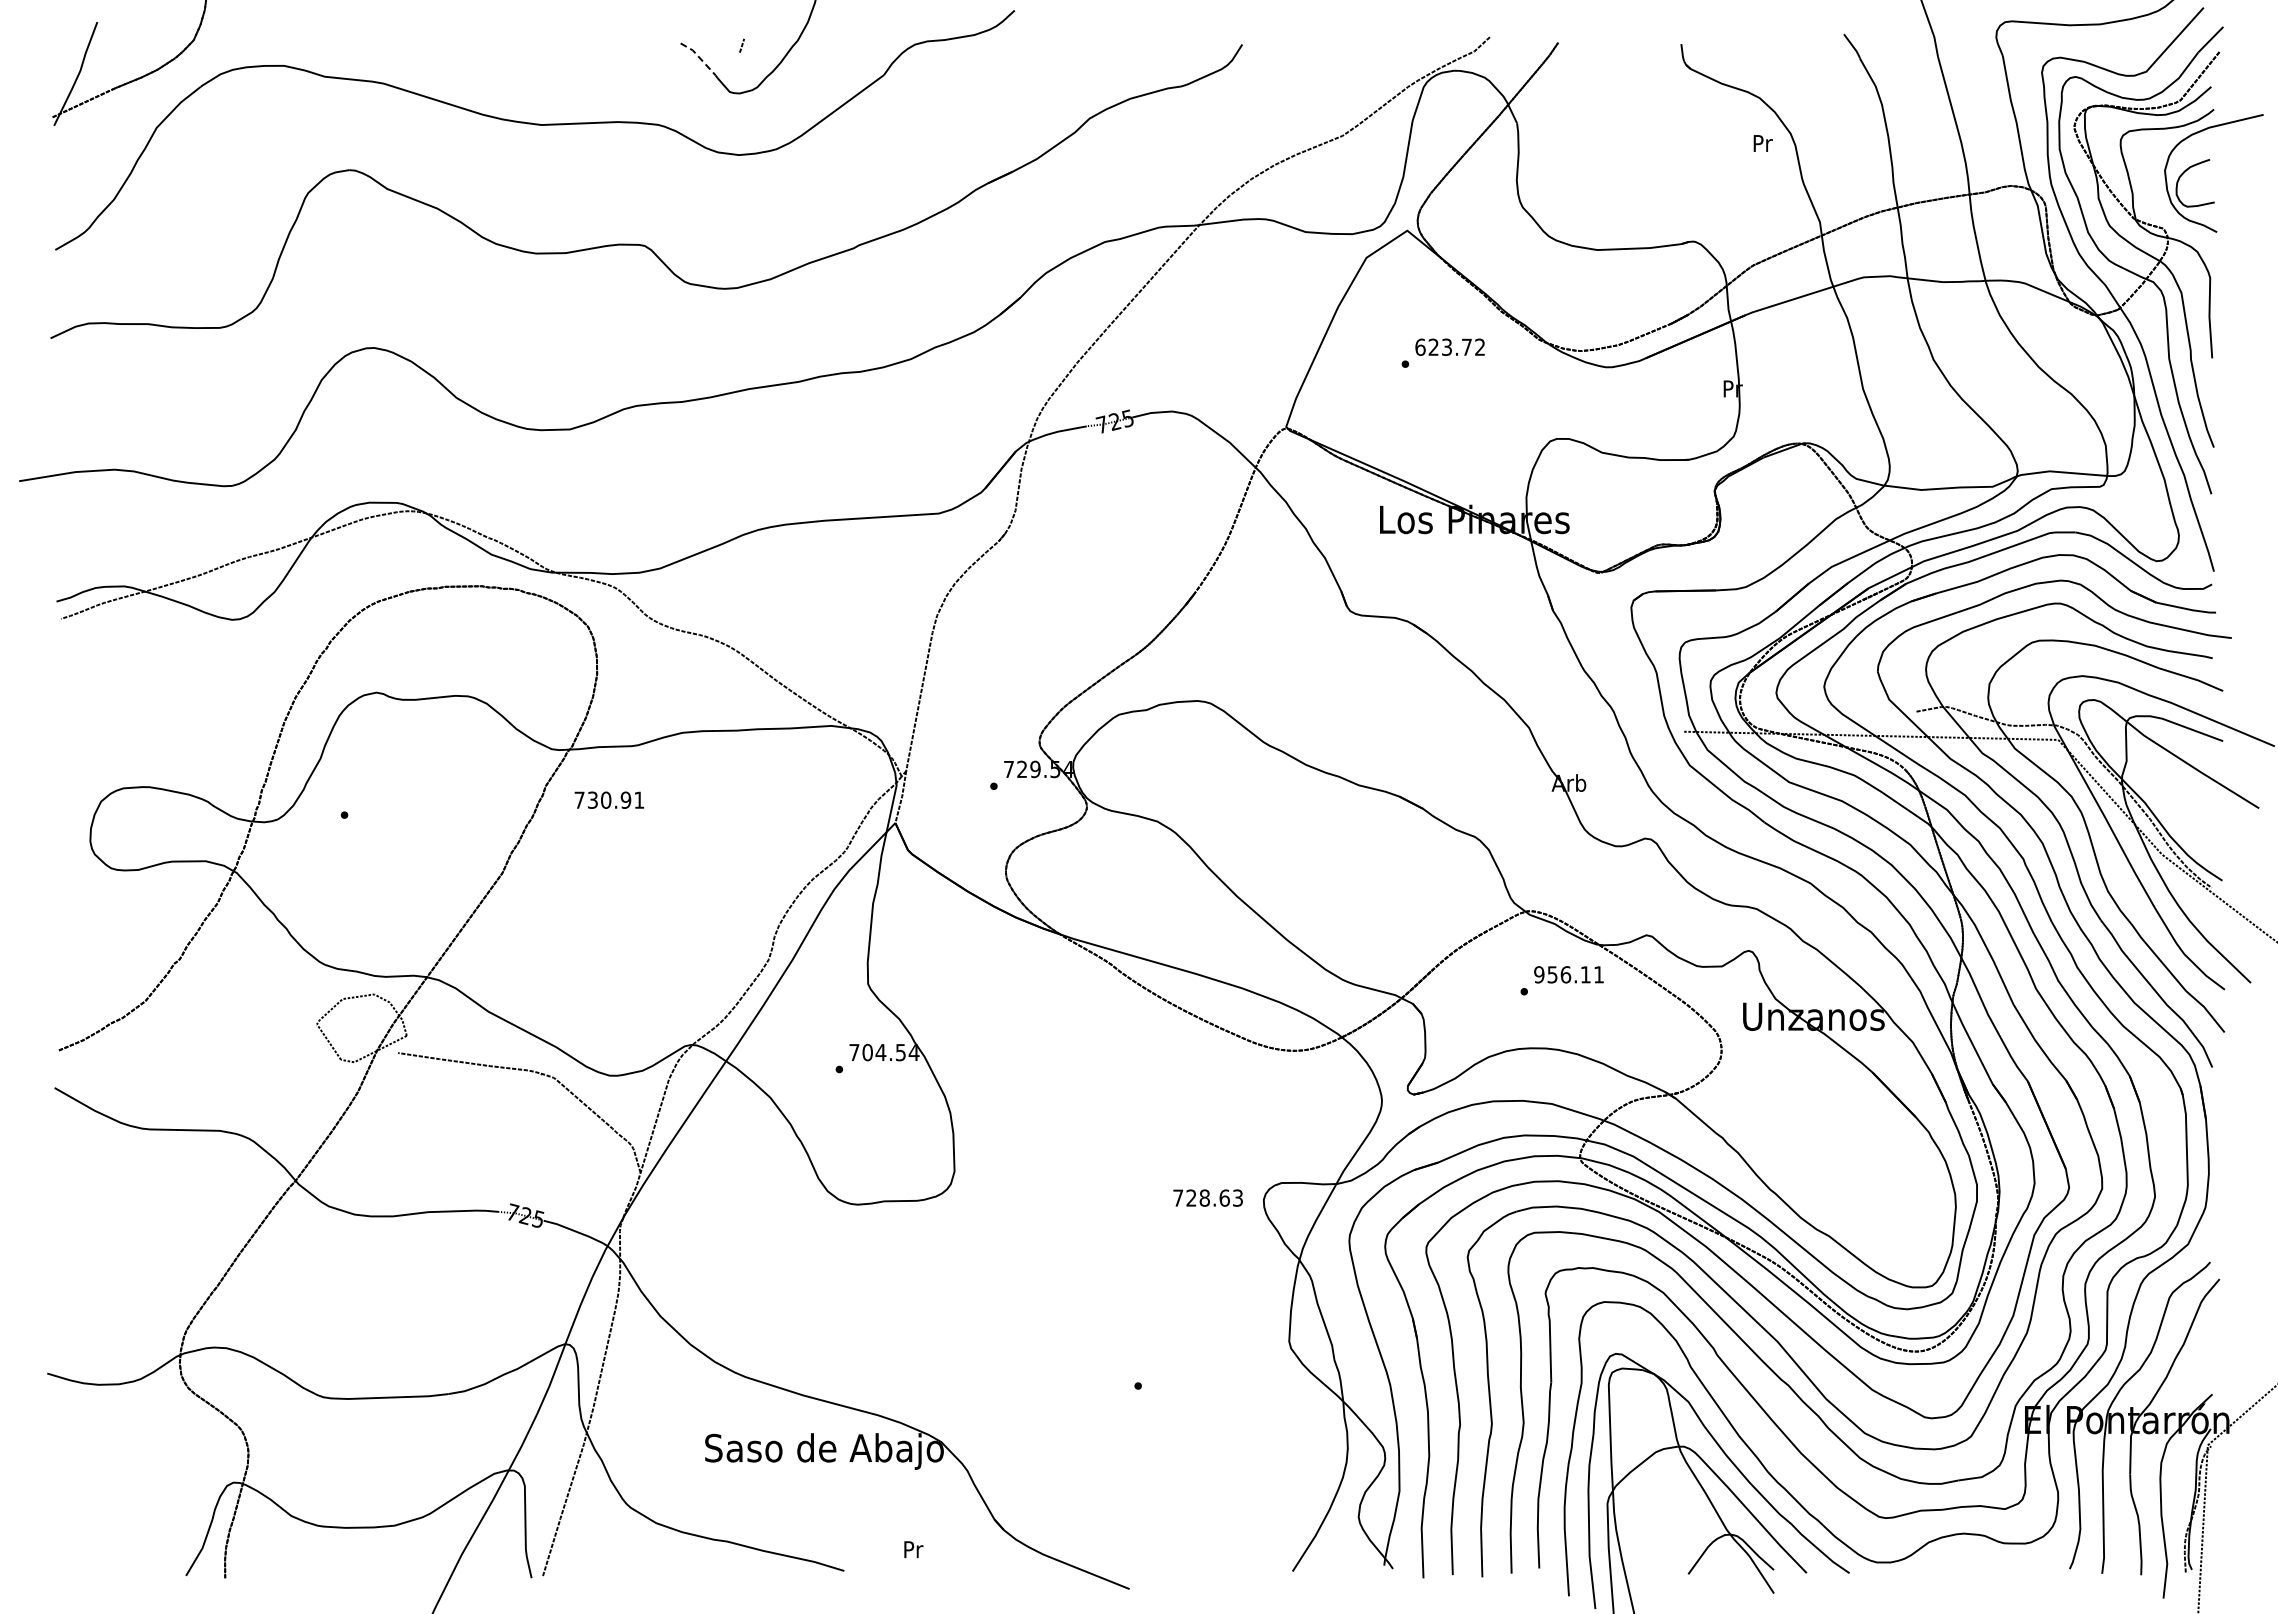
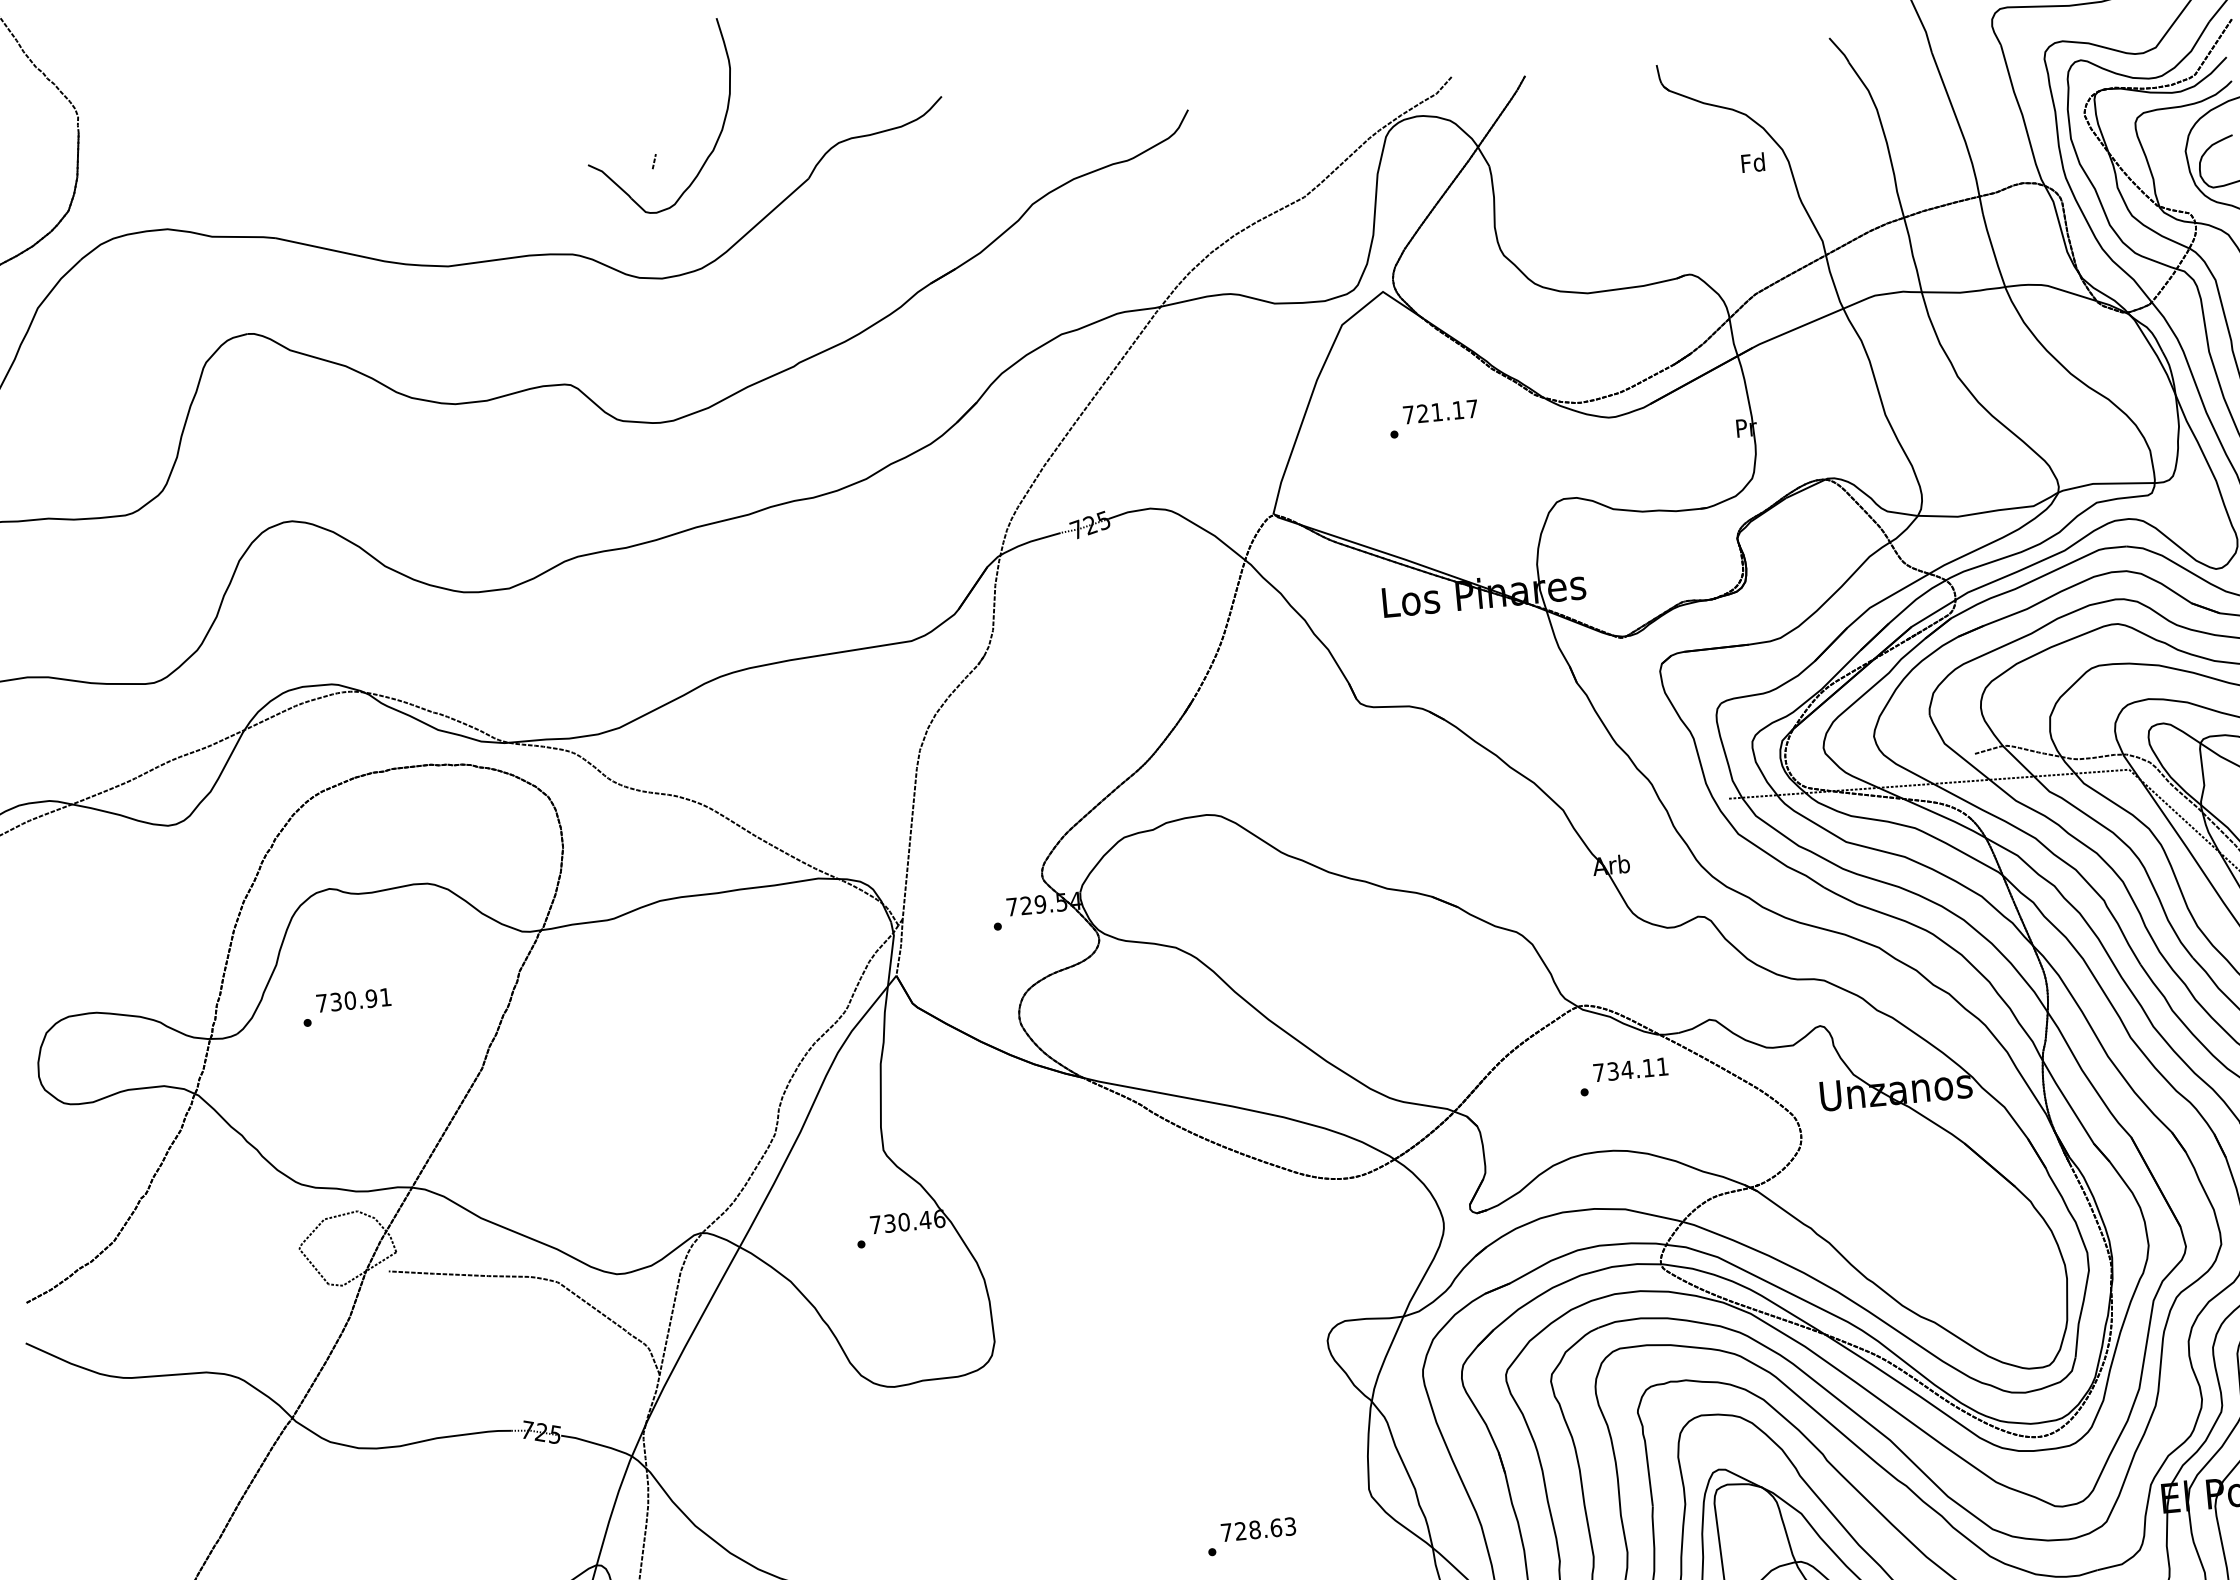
line: (700, 58) -> (611, 179), dashed -> solid
text: (1761, 143) -> (1752, 163), Pr -> Fd
text: (1449, 346) -> (1439, 411), 623.72 -> 721.17
text: (608, 799) -> (352, 999), moved
text: (1552, 974) -> (1613, 1071), 956.11 -> 734.11
text: (890, 1052) -> (914, 1221), 704.54 -> 730.46
text: (1207, 1197) -> (1257, 1528), moved

